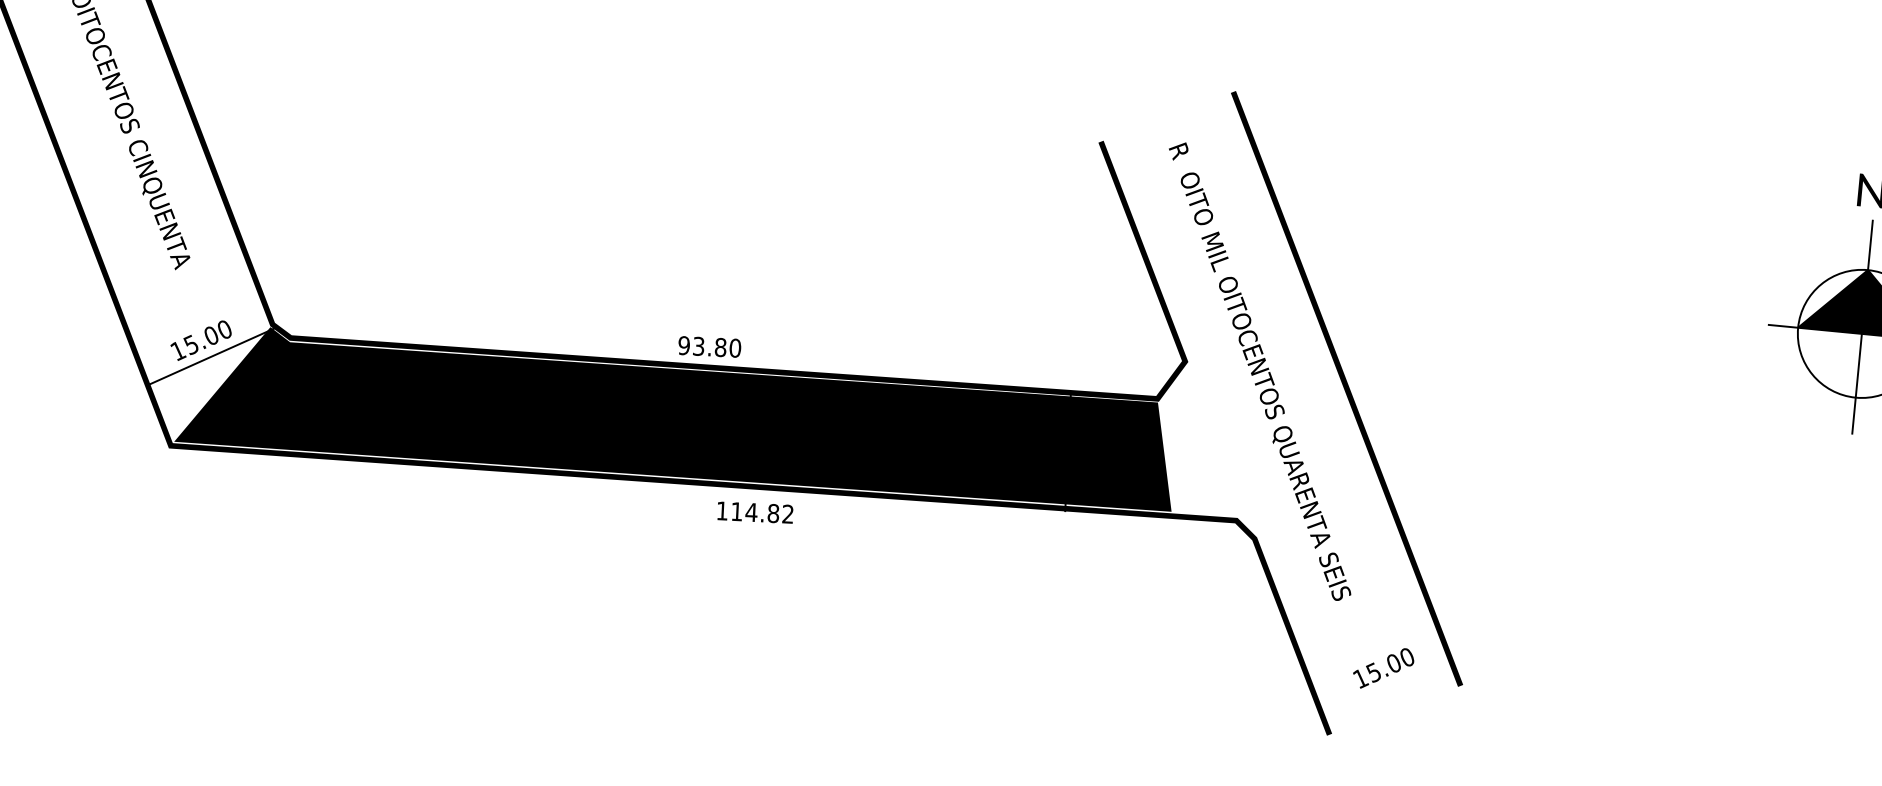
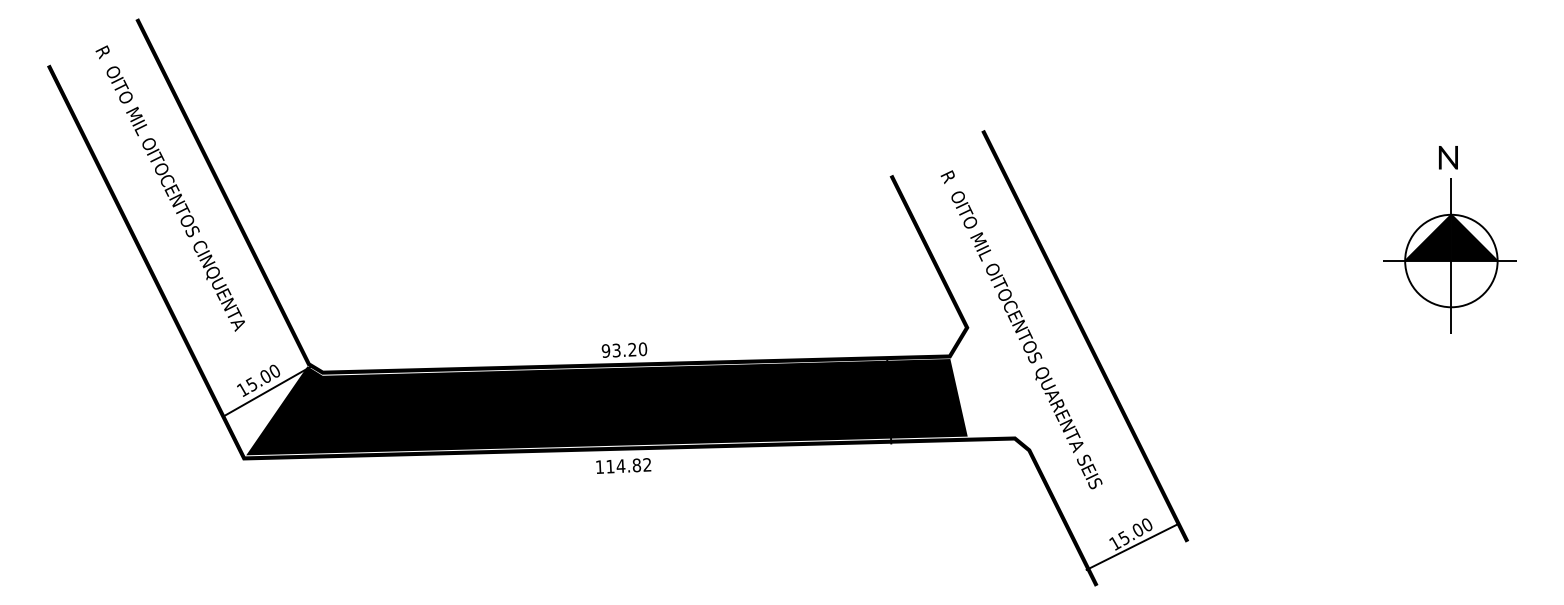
text: (720, 347) -> (632, 349), 93.80 -> 93.20
text: (755, 511) -> (623, 465), moved
line: (1382, 685) -> (1131, 546), added

